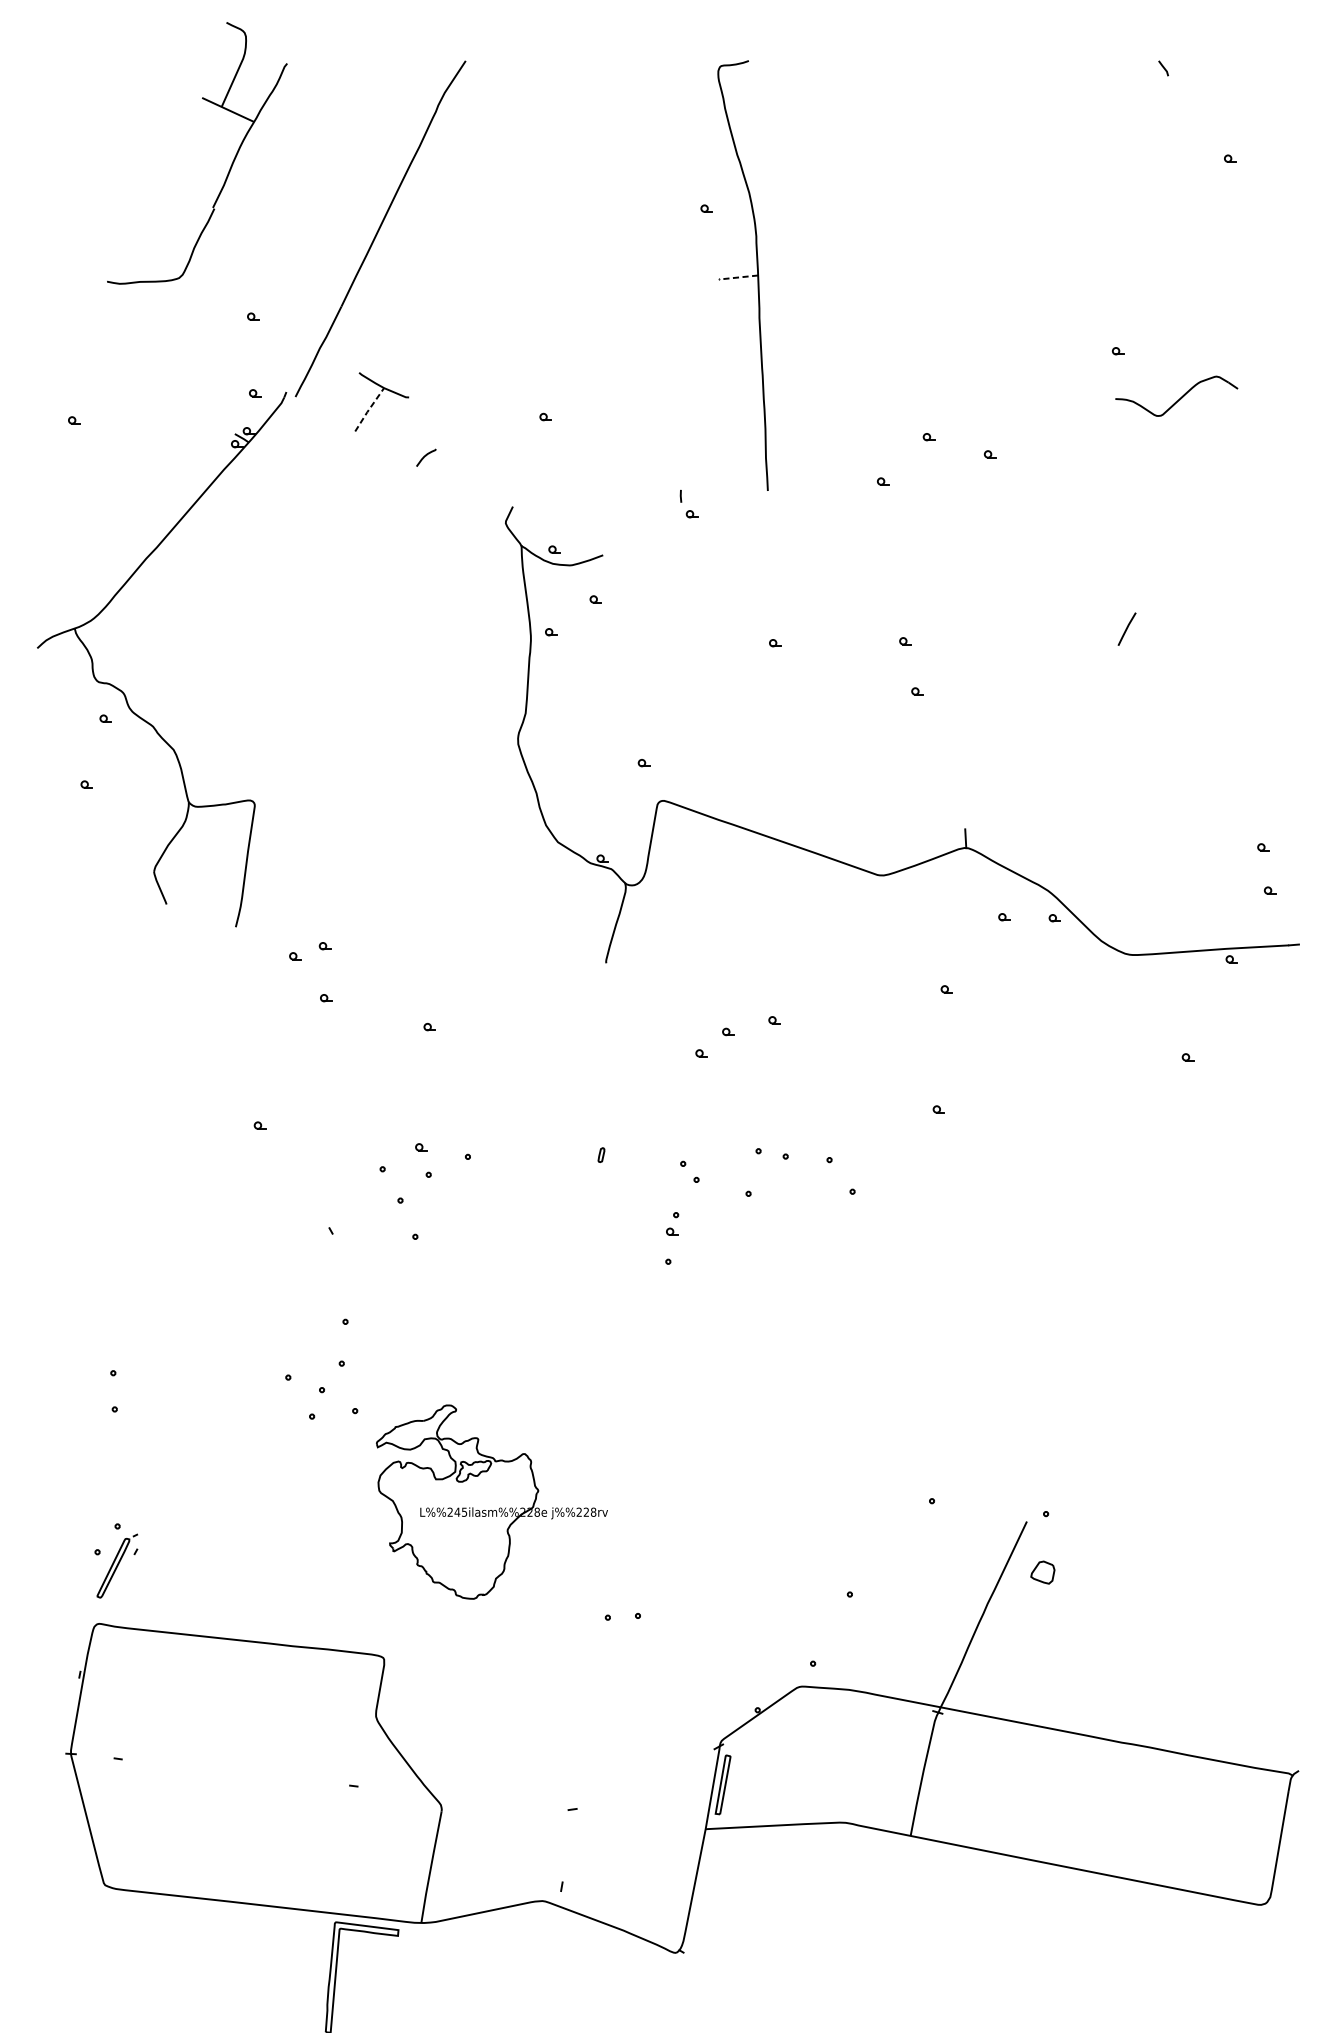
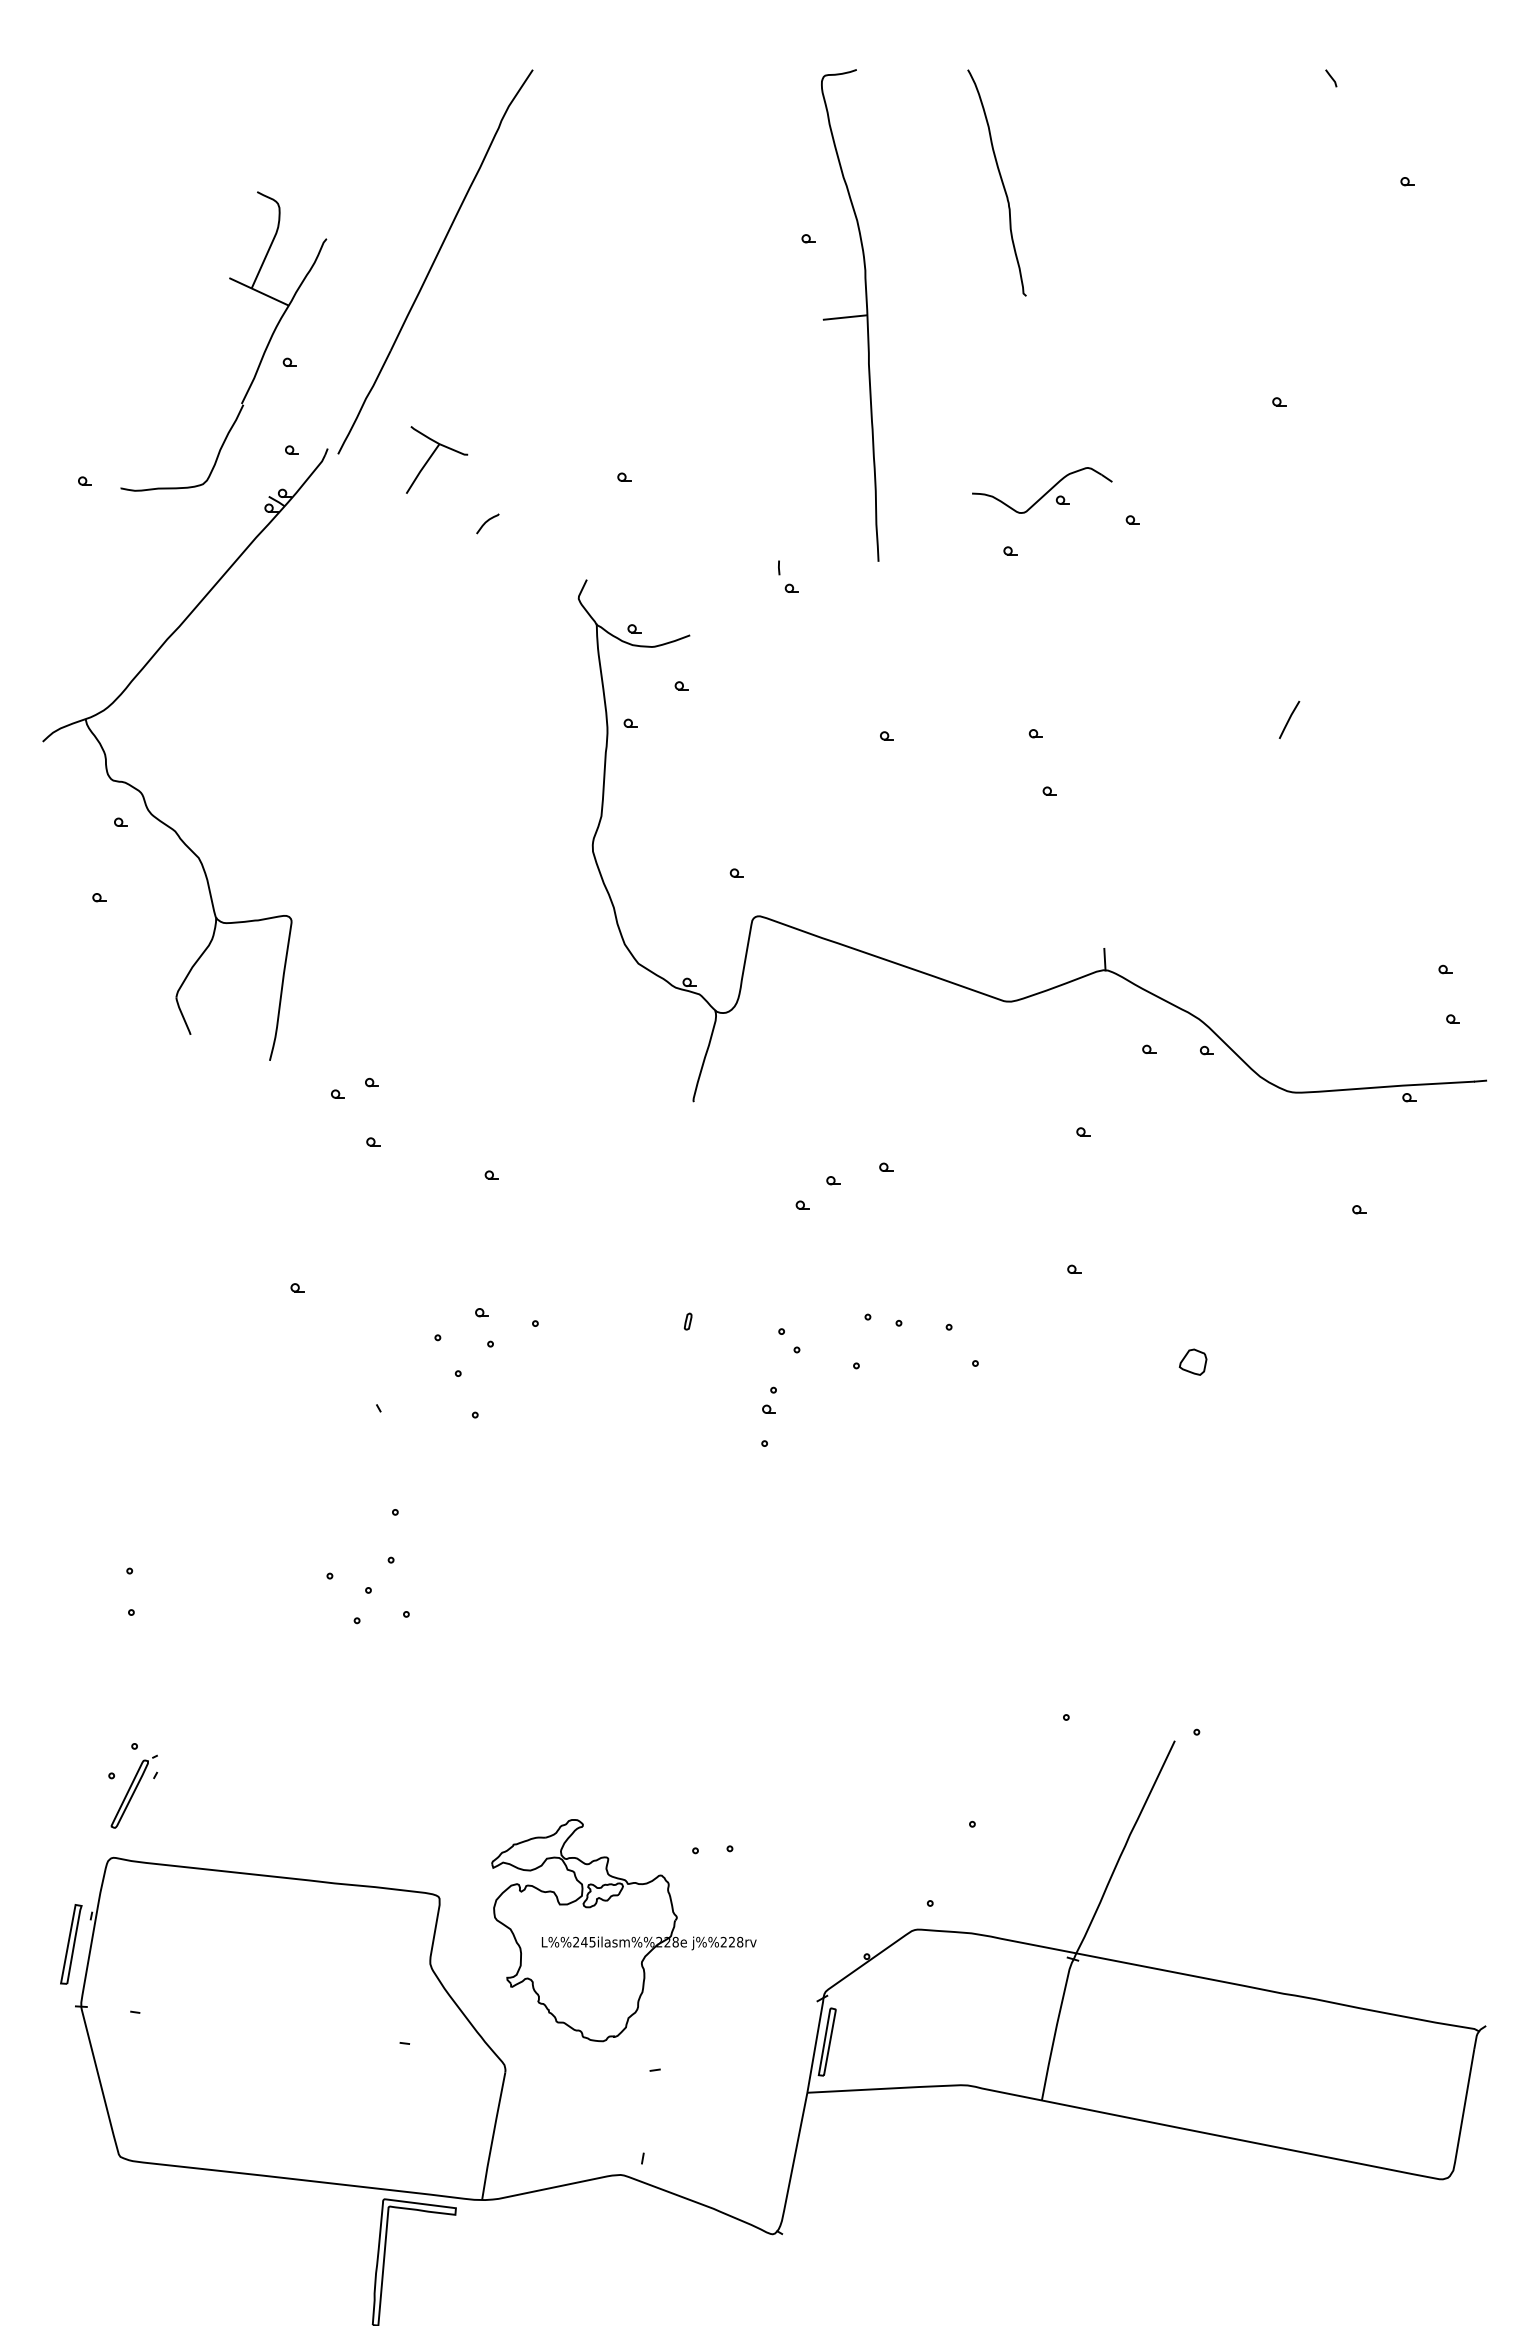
curve: (874, 156) -> (1000, 179), added
part: (231, 164) -> (262, 354), moved
line: (738, 277) -> (844, 317), dashed -> solid
part: (1176, 396) -> (1042, 490), moved
line: (369, 409) -> (422, 468), dashed -> solid
part: (491, 1502) -> (623, 1930), moved
part: (1042, 1571) -> (1192, 1361), moved
part: (62, 1699) -> (71, 1944), added

